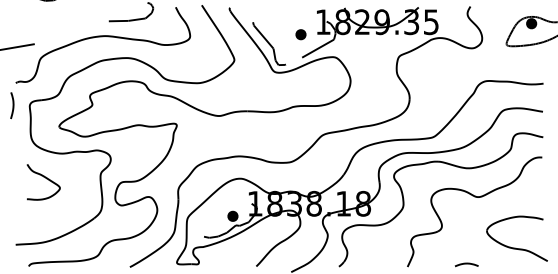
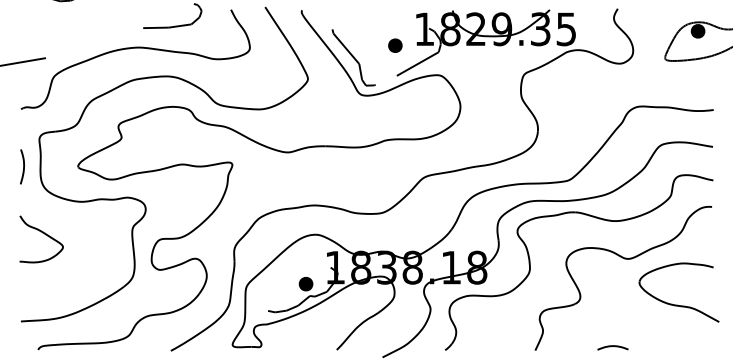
curve: (13, 105) -> (23, 166), moved
curve: (46, 179) -> (45, 235), moved
part: (515, 247) -> (677, 304), moved

